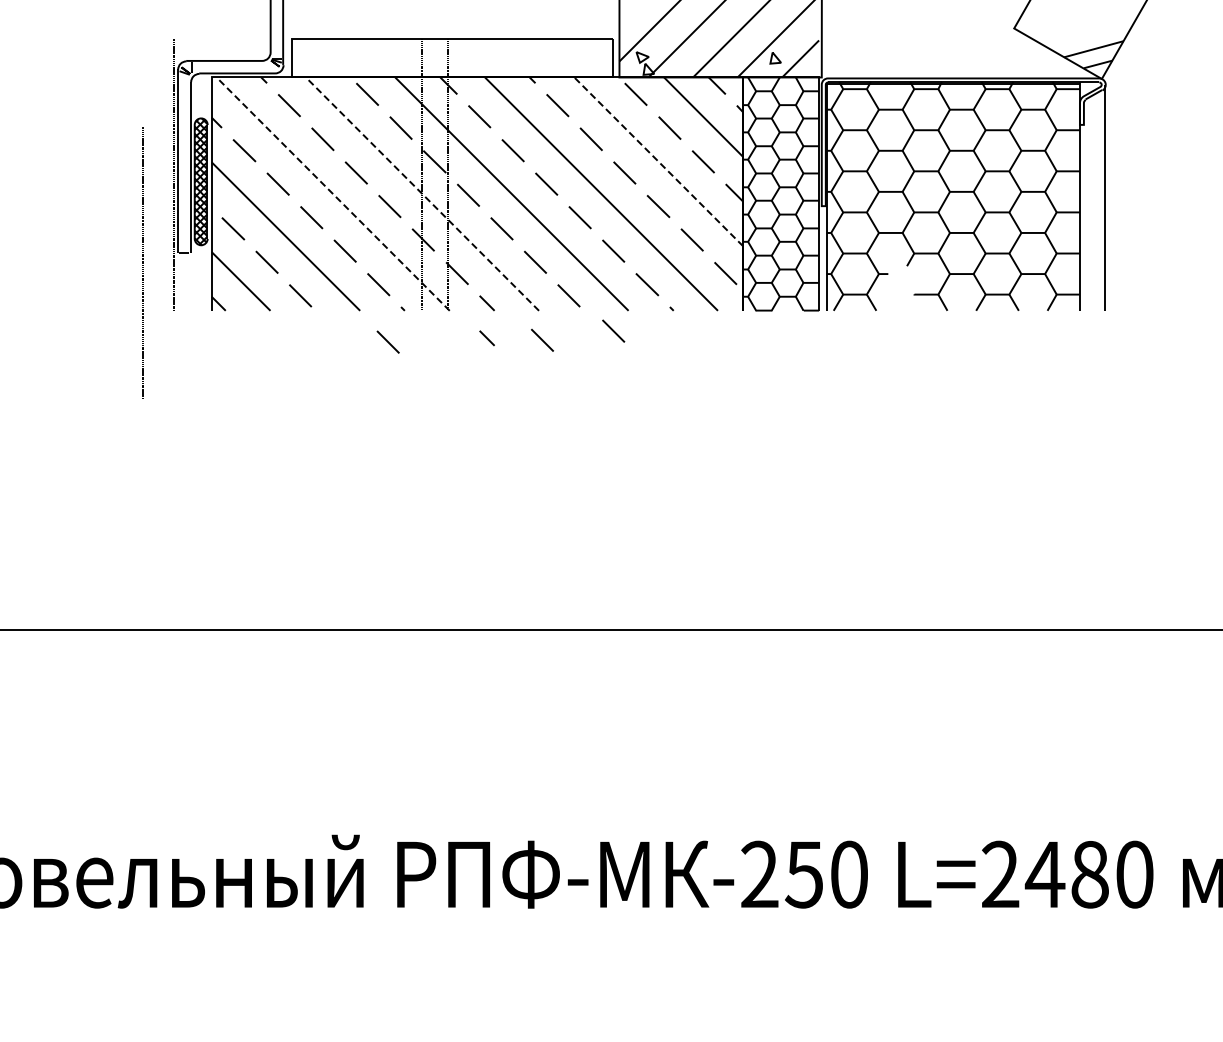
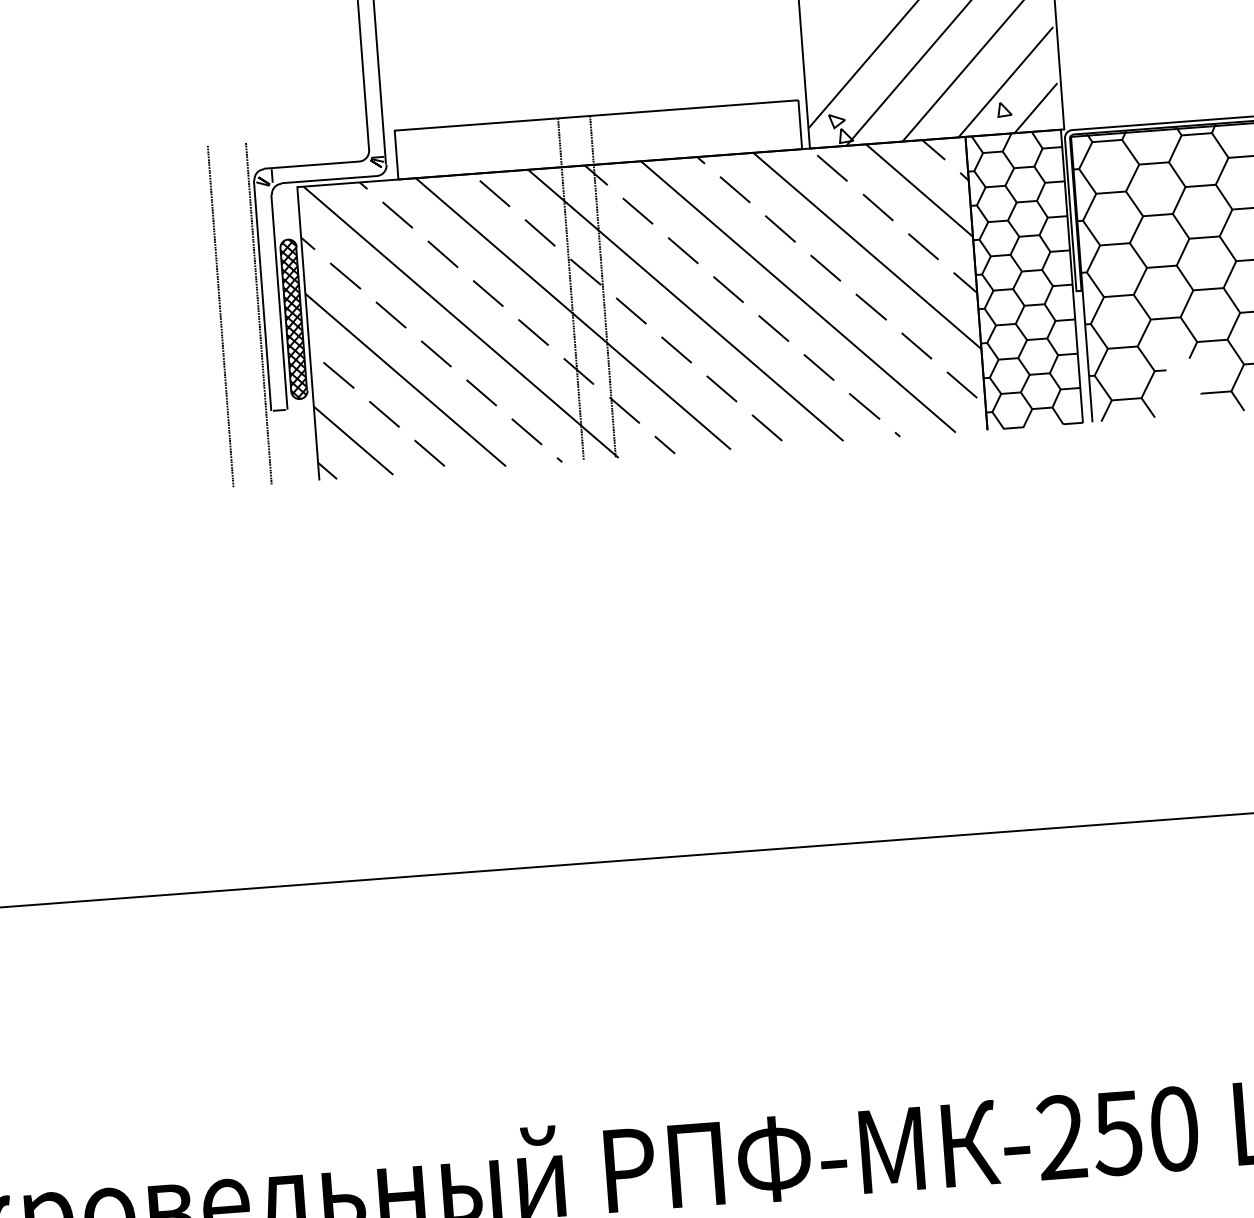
line: (658, 161) -> (866, 250), dashed -> solid
line: (333, 194) -> (461, 322), dashed -> solid
line: (422, 194) -> (573, 314), dashed -> solid
line: (142, 262) -> (219, 315), moved
line: (613, 330) -> (826, 467), removed
line: (486, 338) -> (667, 489), removed
line: (542, 339) -> (737, 485), removed
line: (387, 341) -> (543, 502), removed

